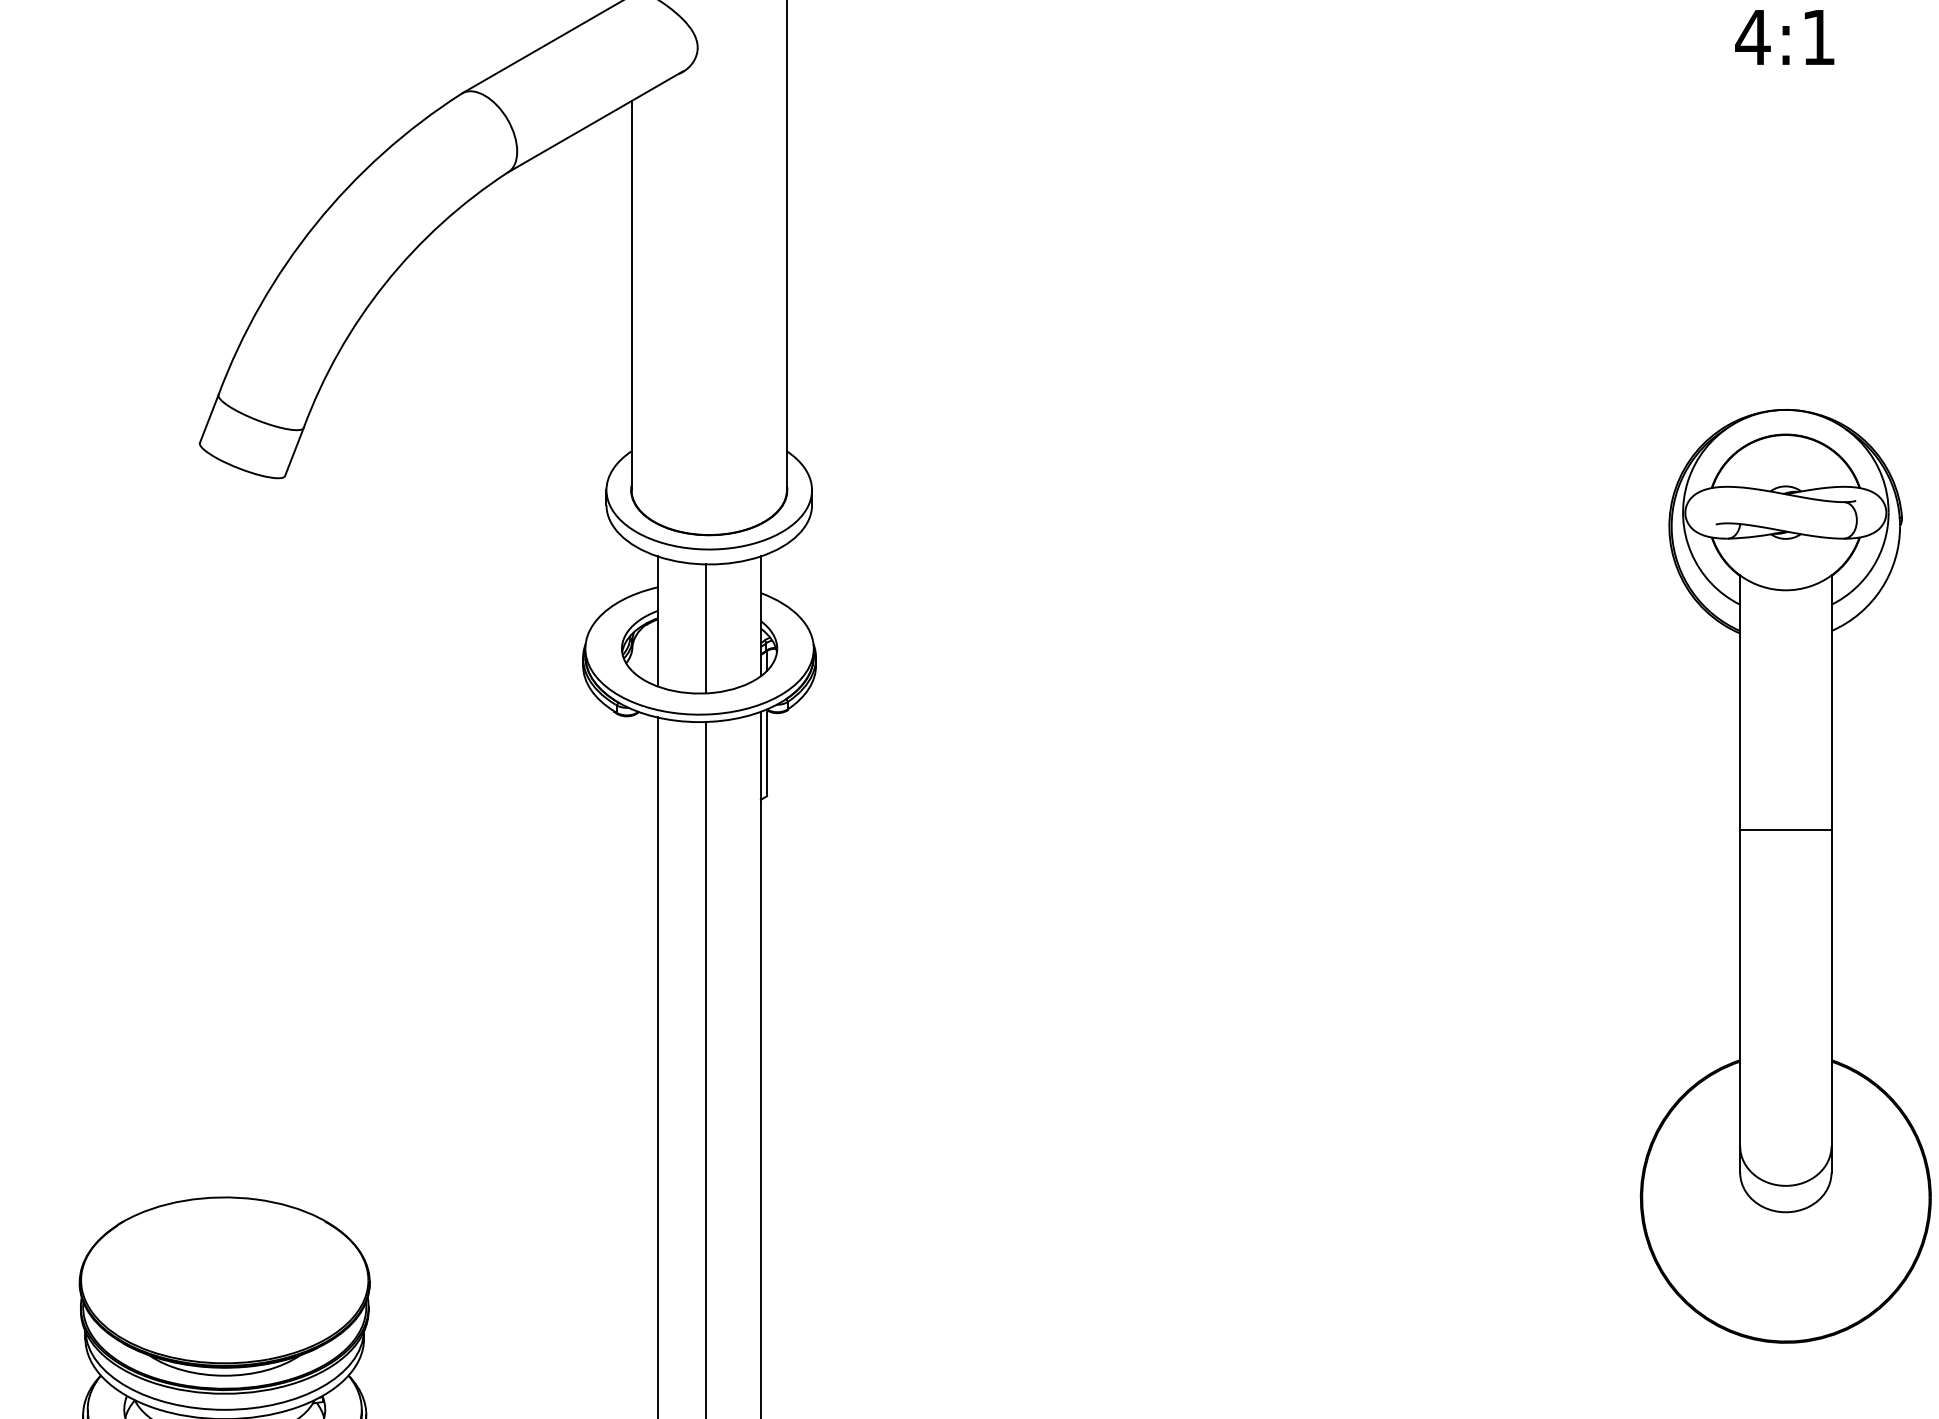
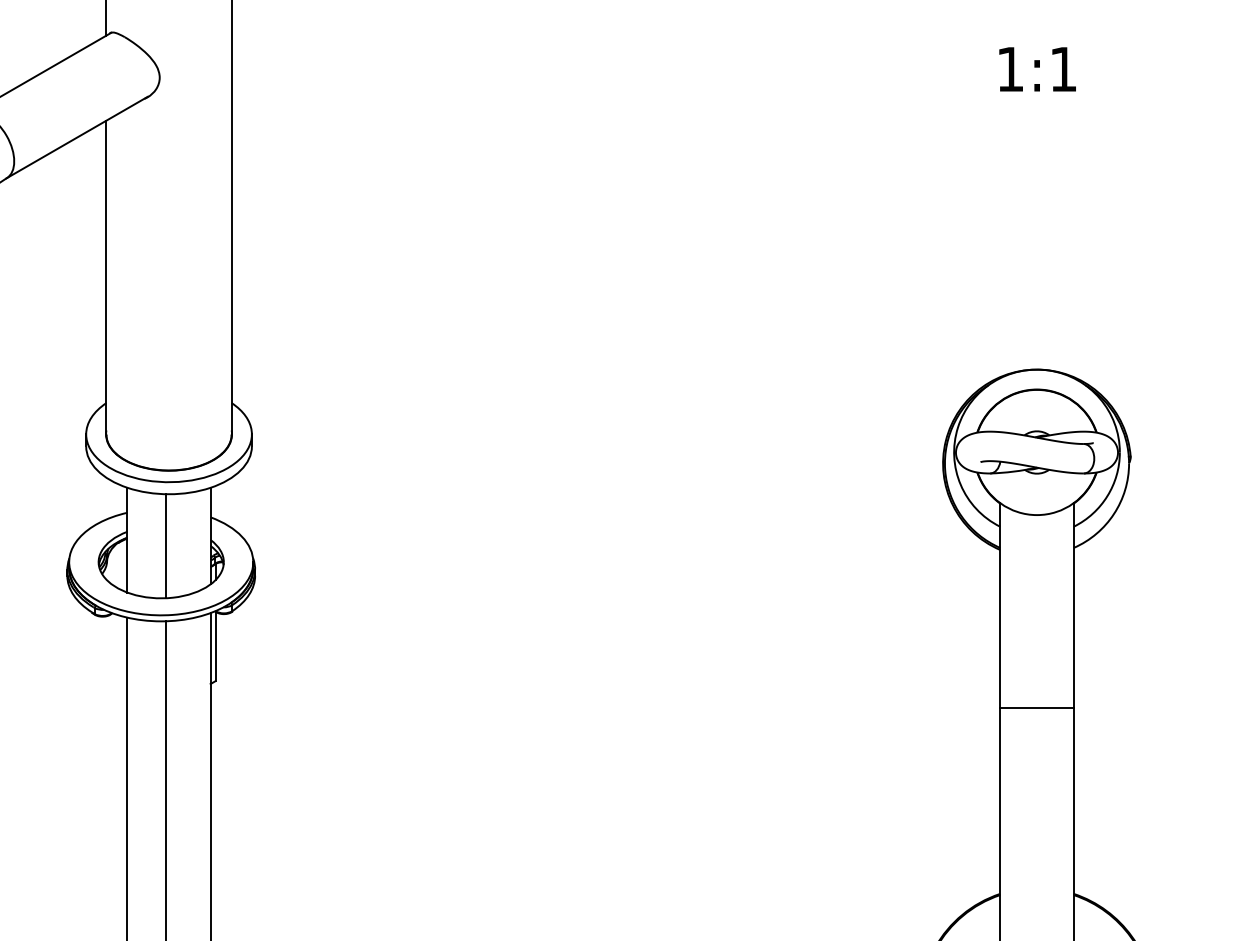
text: (1752, 37) -> (1010, 69), 4:1 -> 1:1

